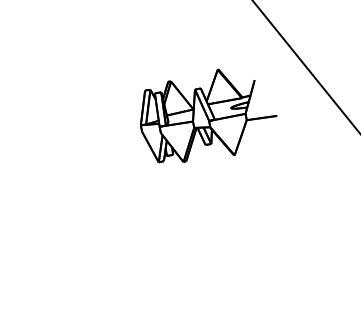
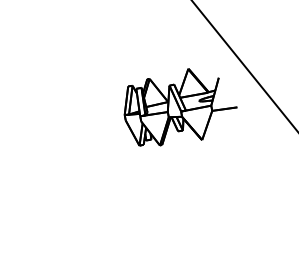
part: (208, 116) -> (180, 107), moved

